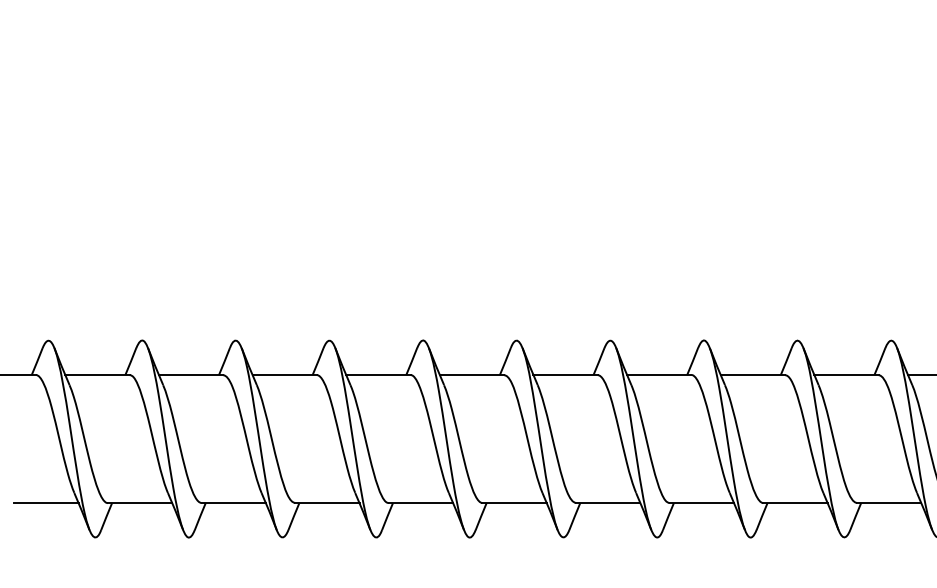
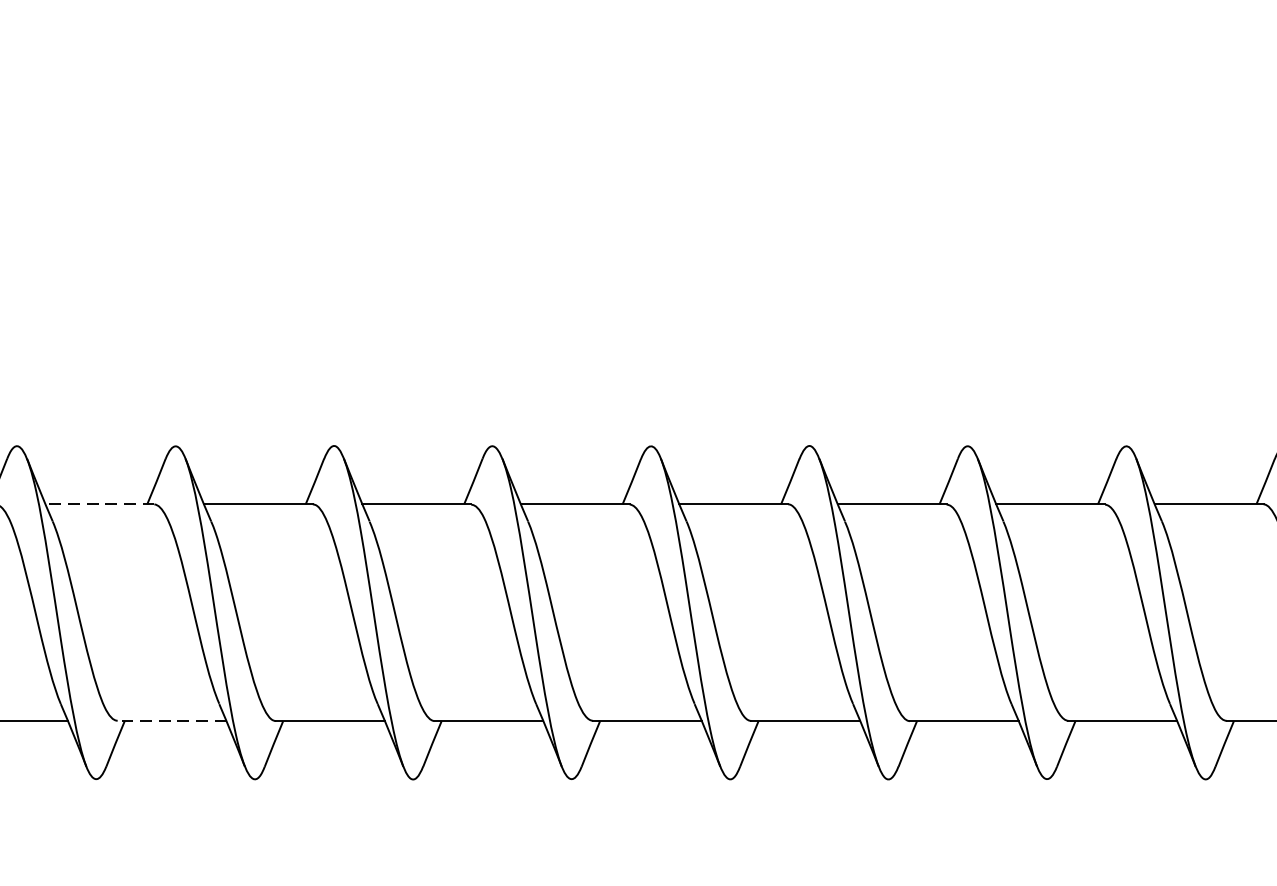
line: (284, 374) -> (99, 503), solid -> dashed
line: (326, 503) -> (170, 721), solid -> dashed

